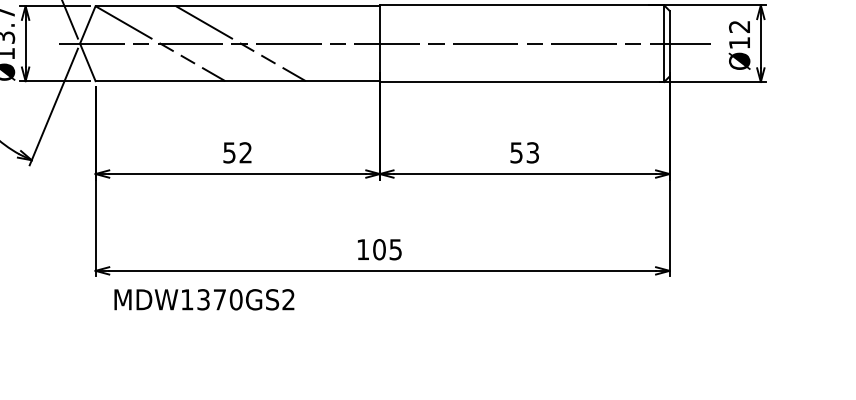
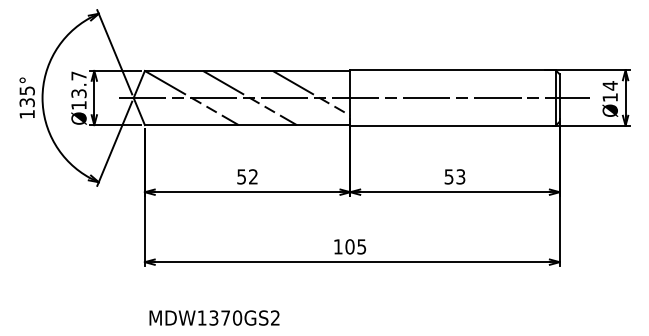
text: (738, 26) -> (609, 85), Ø12 -> Ø14
line: (326, 36) -> (311, 92), added
text: (204, 299) -> (214, 317), moved

